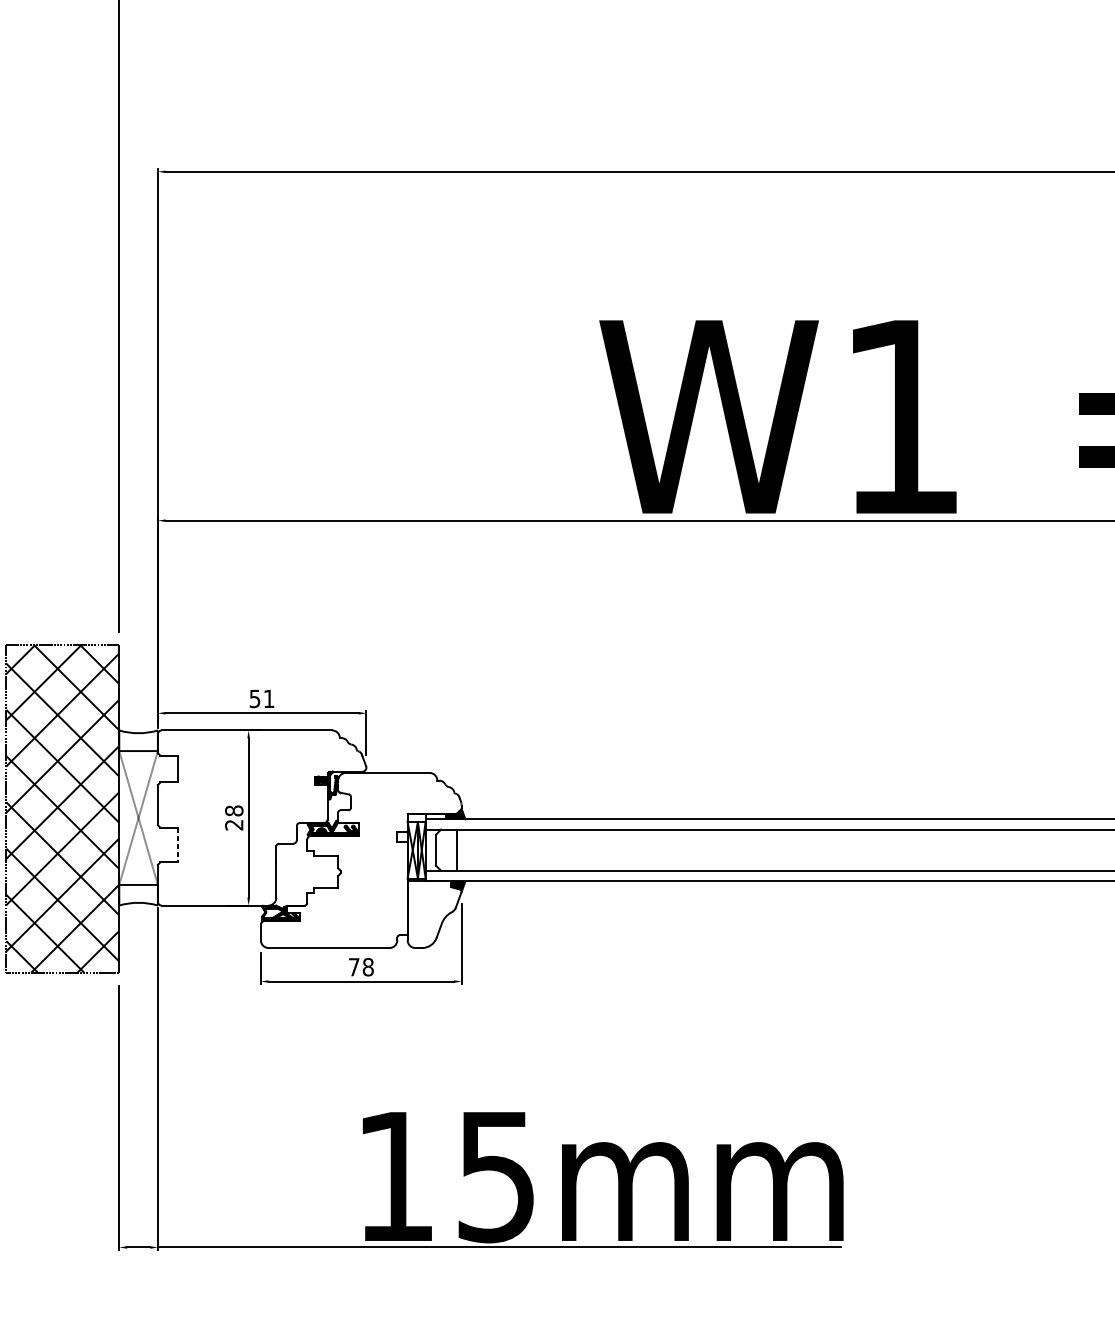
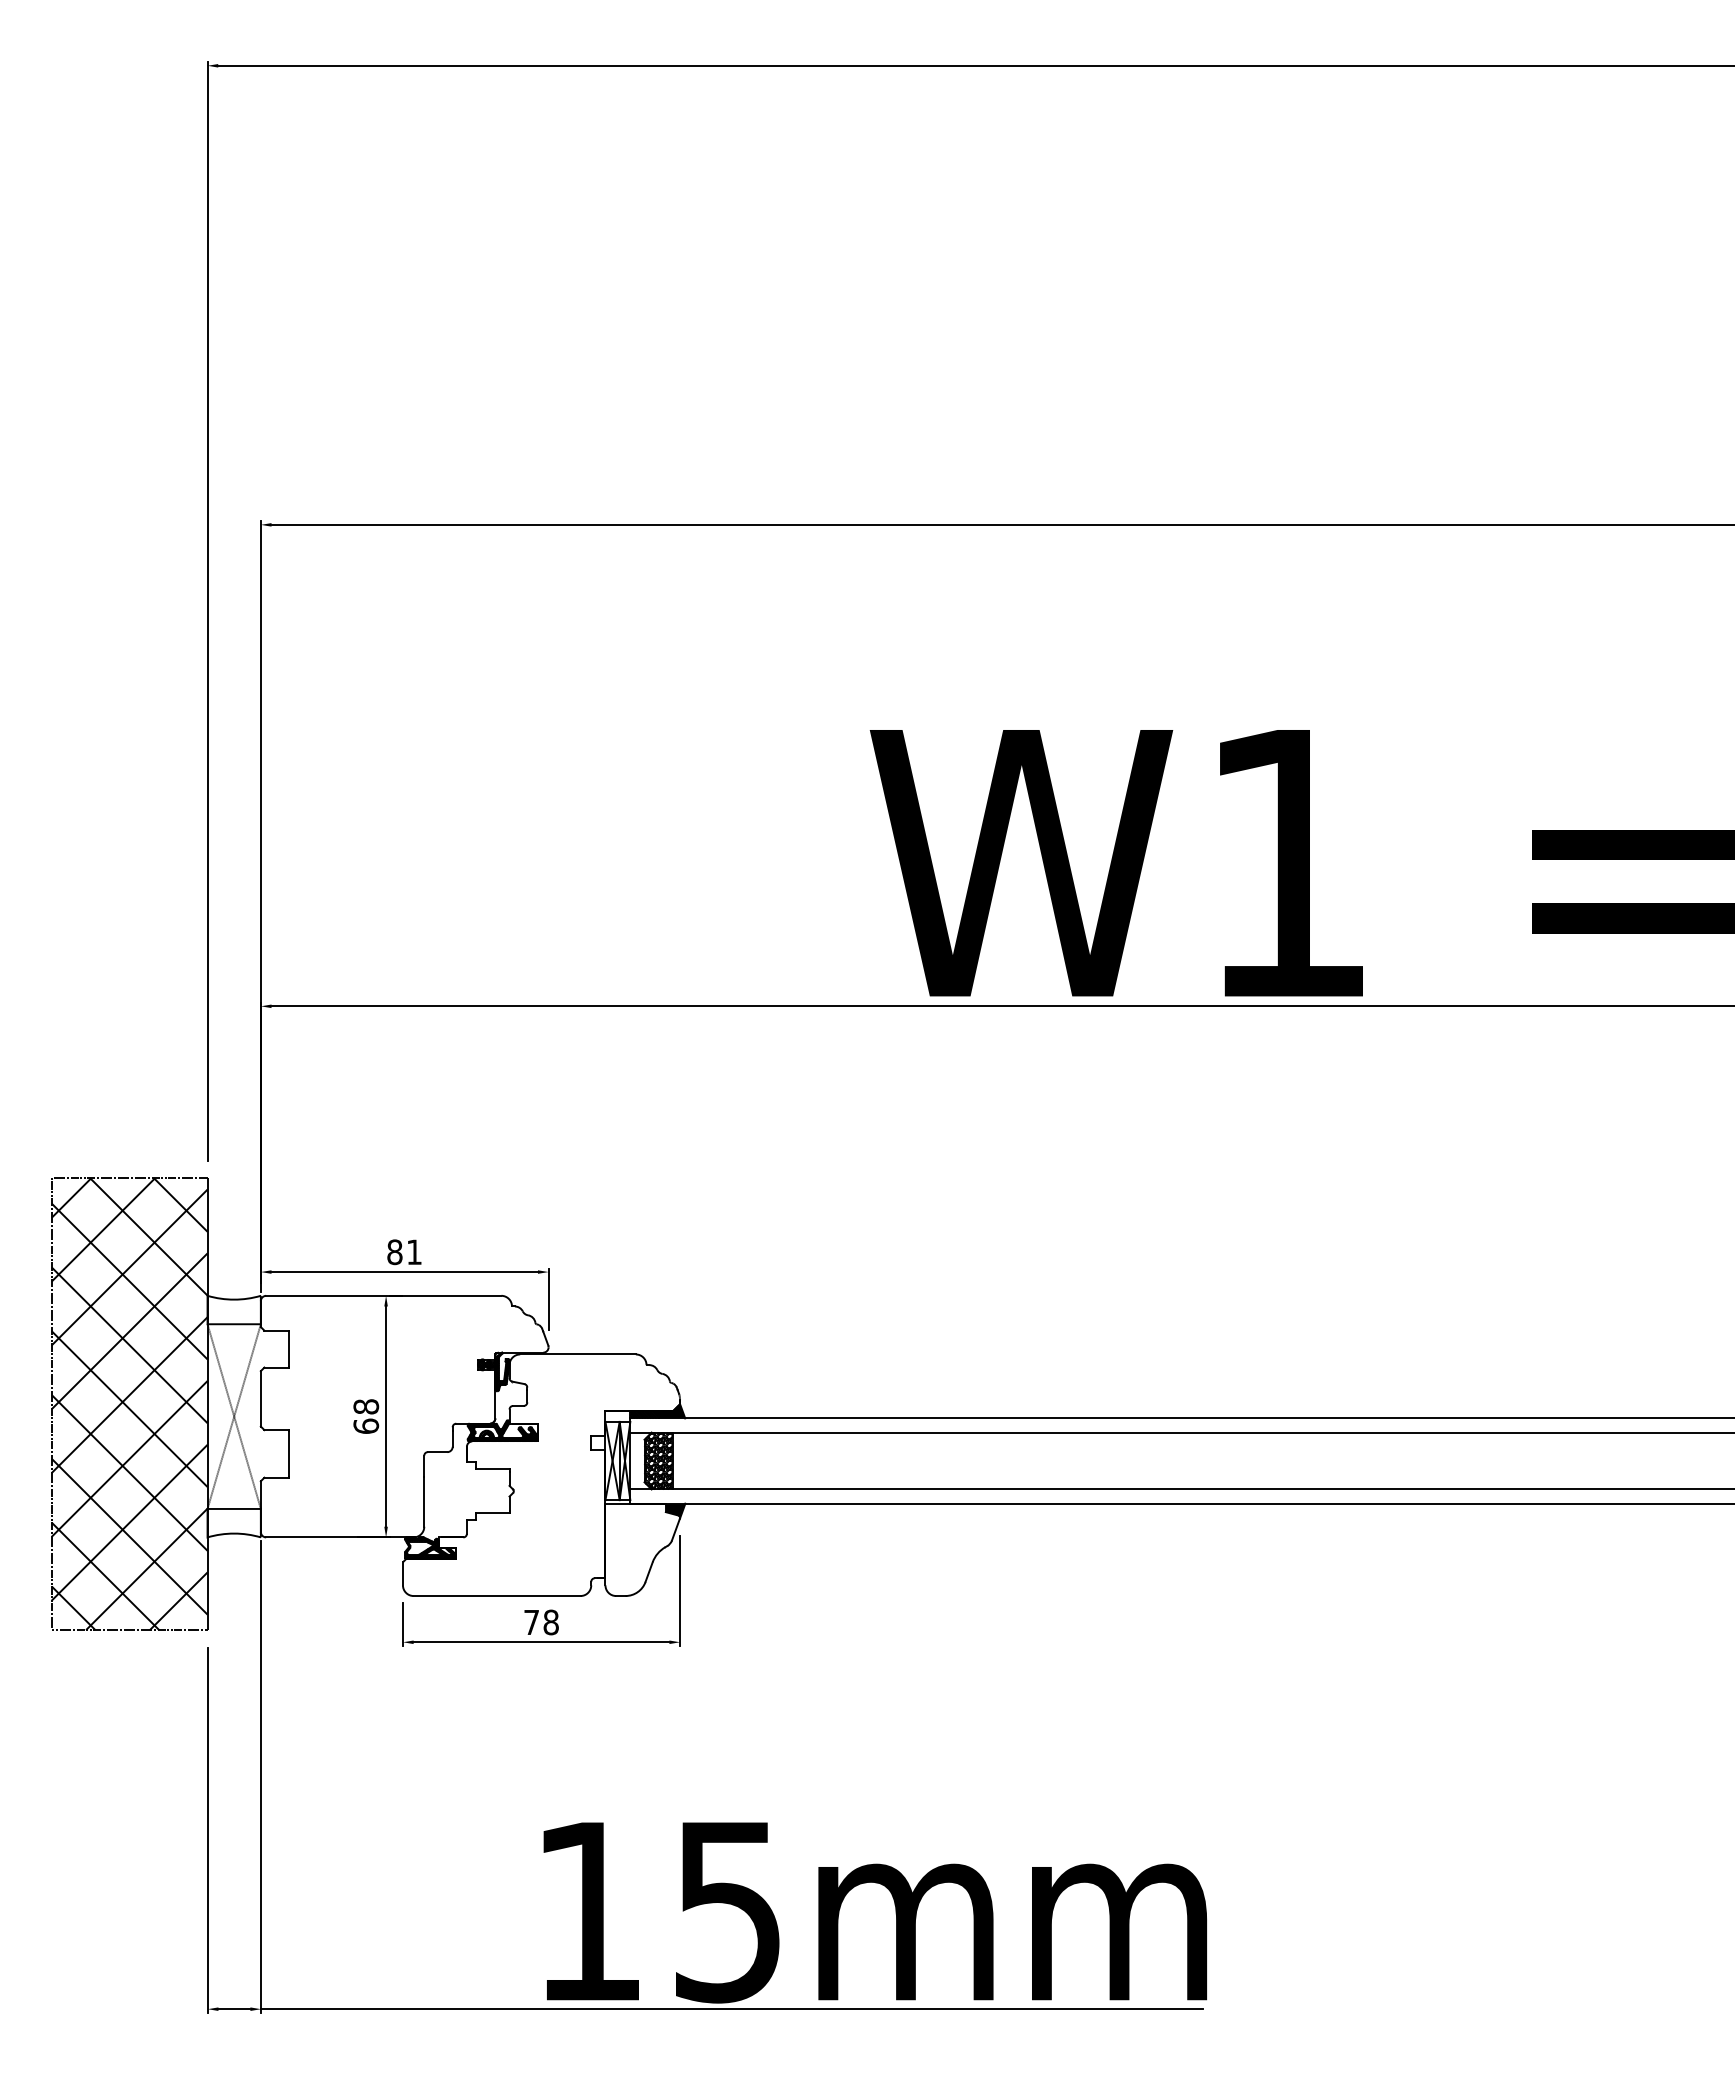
text: (254, 699) -> (394, 1252), 51 -> 81
hatch: (435, 816) -> (644, 1414), added
text: (234, 824) -> (366, 1425), 28 -> 68
line: (178, 845) -> (289, 1454), dashed -> solid
hatch: (446, 849) -> (658, 1460), added

